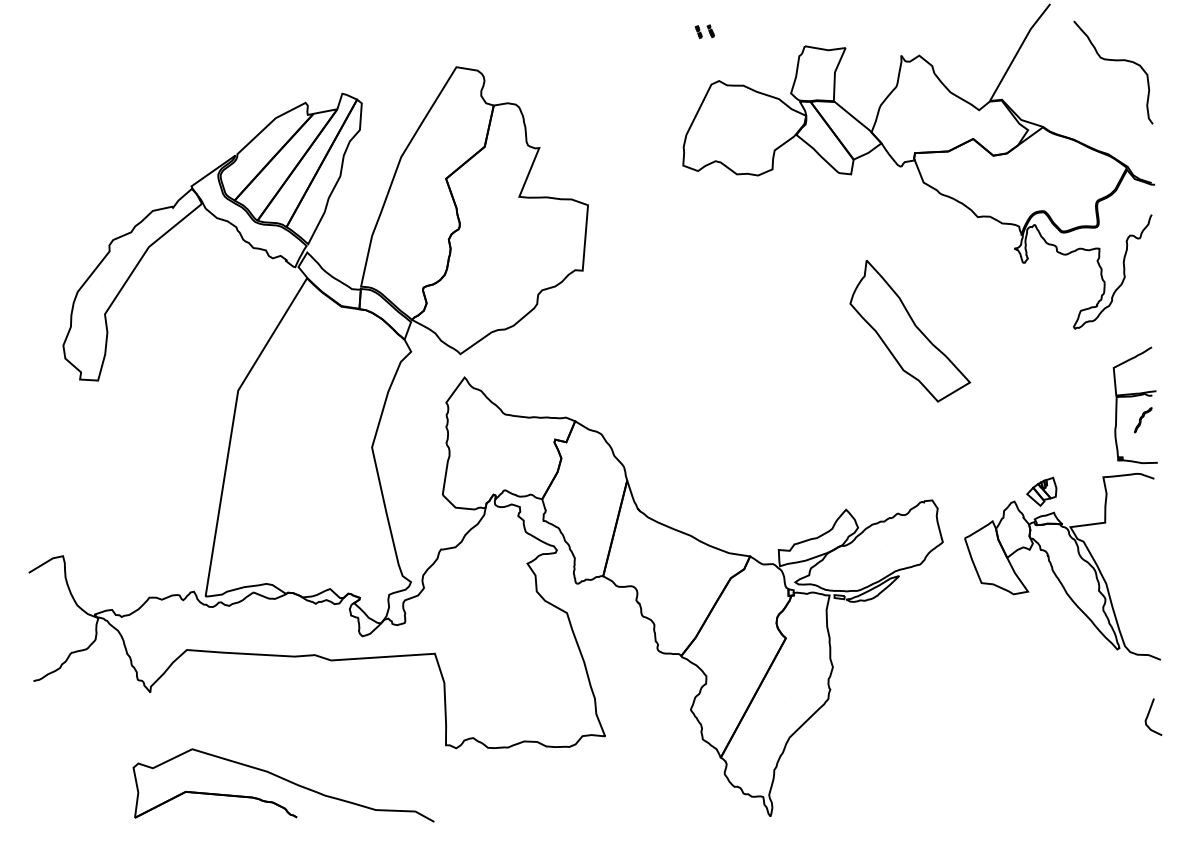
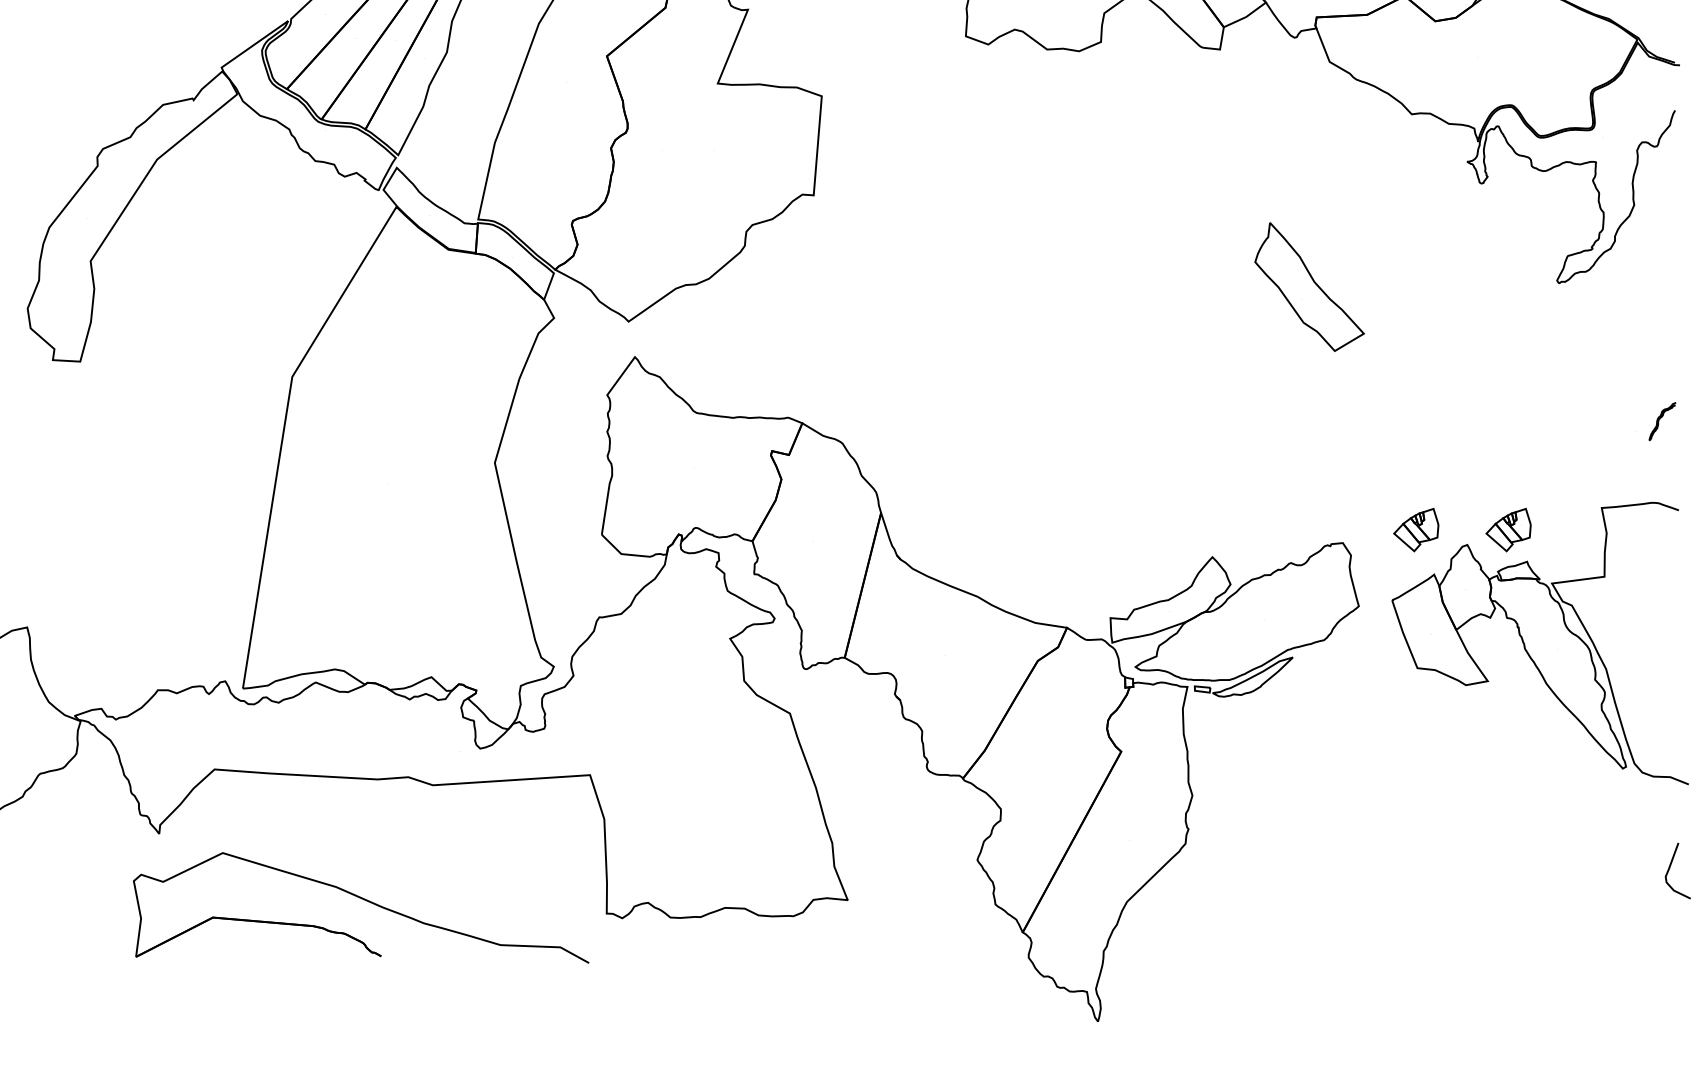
part: (910, 331) -> (1309, 287), size x0.6
part: (1133, 397) -> (1647, 387), removed
part: (980, 491) -> (1415, 529), added
part: (283, 785) -> (360, 907), moved

